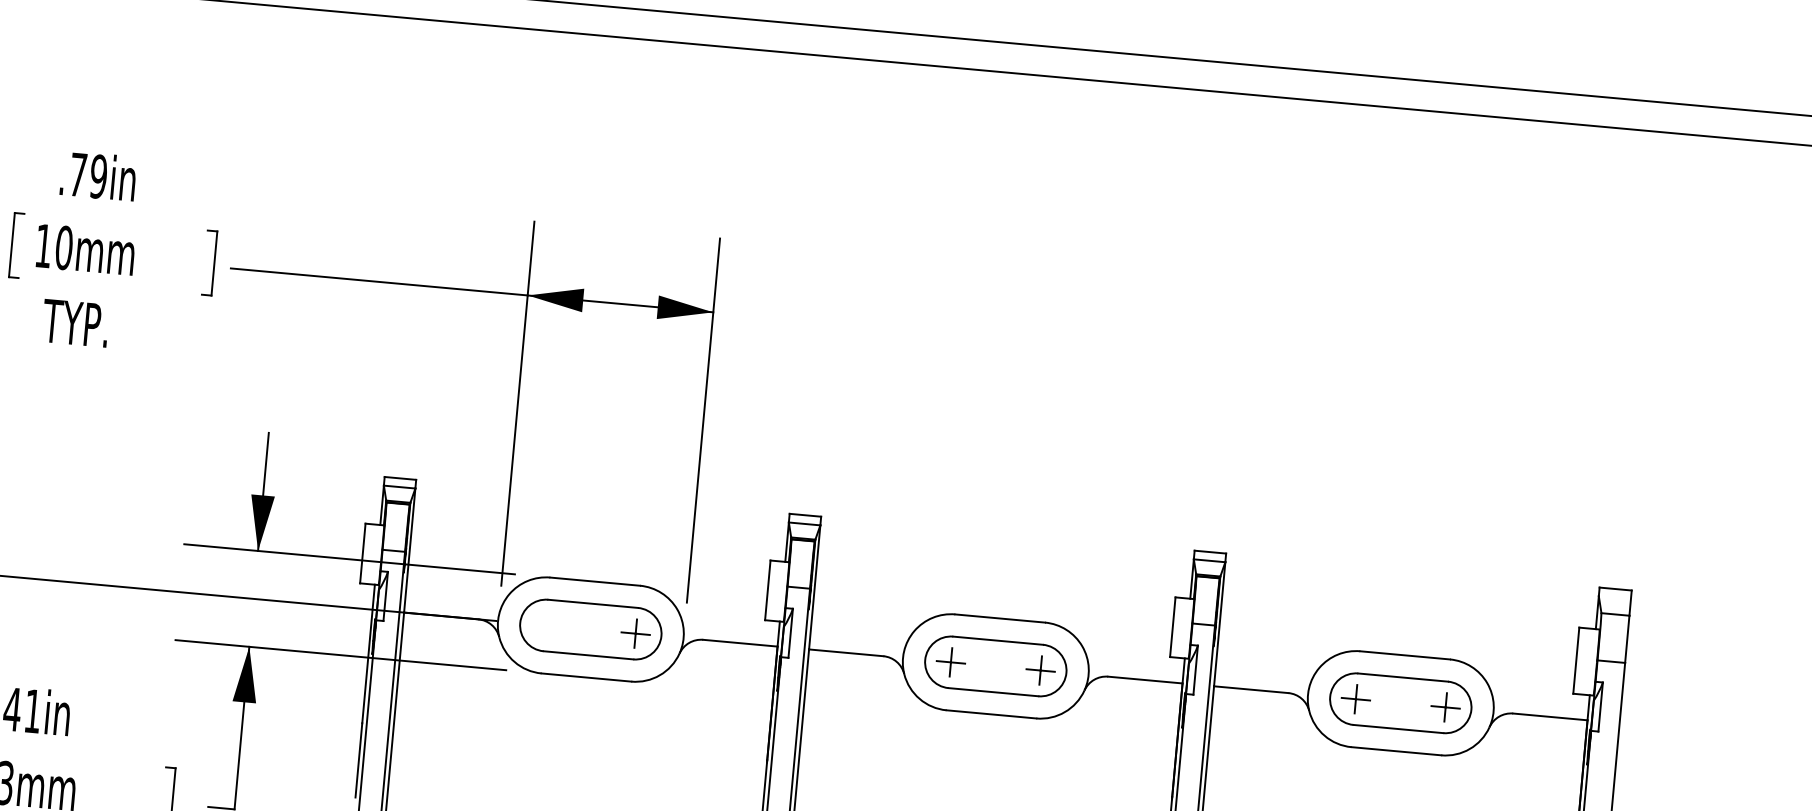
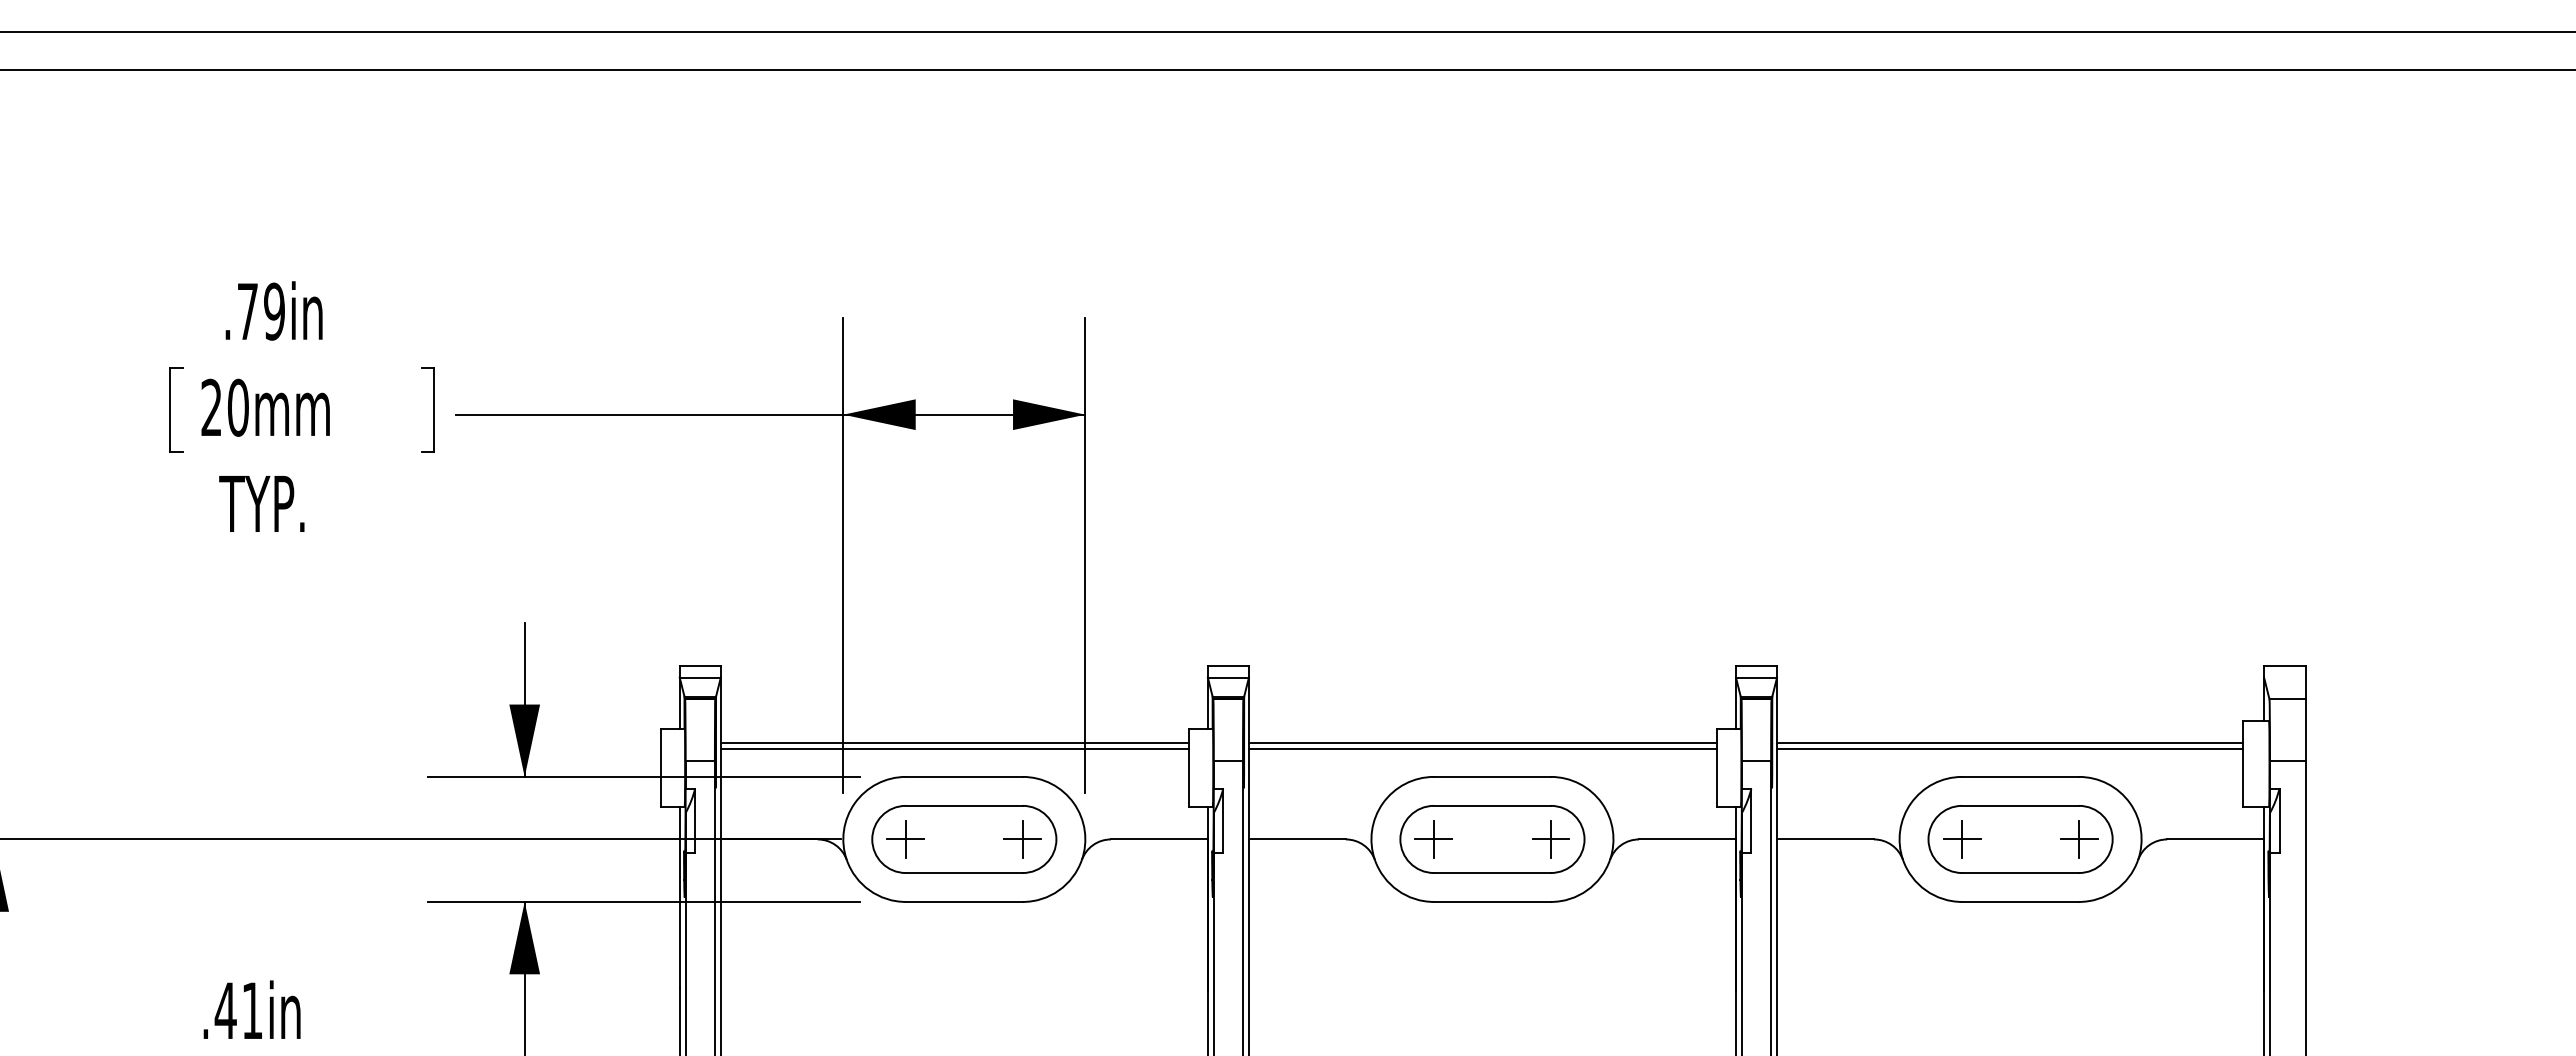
text: (43, 245) -> (211, 406), 10mm -> 20mm
line: (589, 555) -> (954, 743), added
line: (589, 559) -> (954, 748), added
line: (994, 592) -> (1482, 743), added
line: (994, 596) -> (1482, 748), added
part: (545, 625) -> (905, 839), added
line: (1399, 628) -> (2009, 743), added
line: (1398, 632) -> (2009, 748), added

